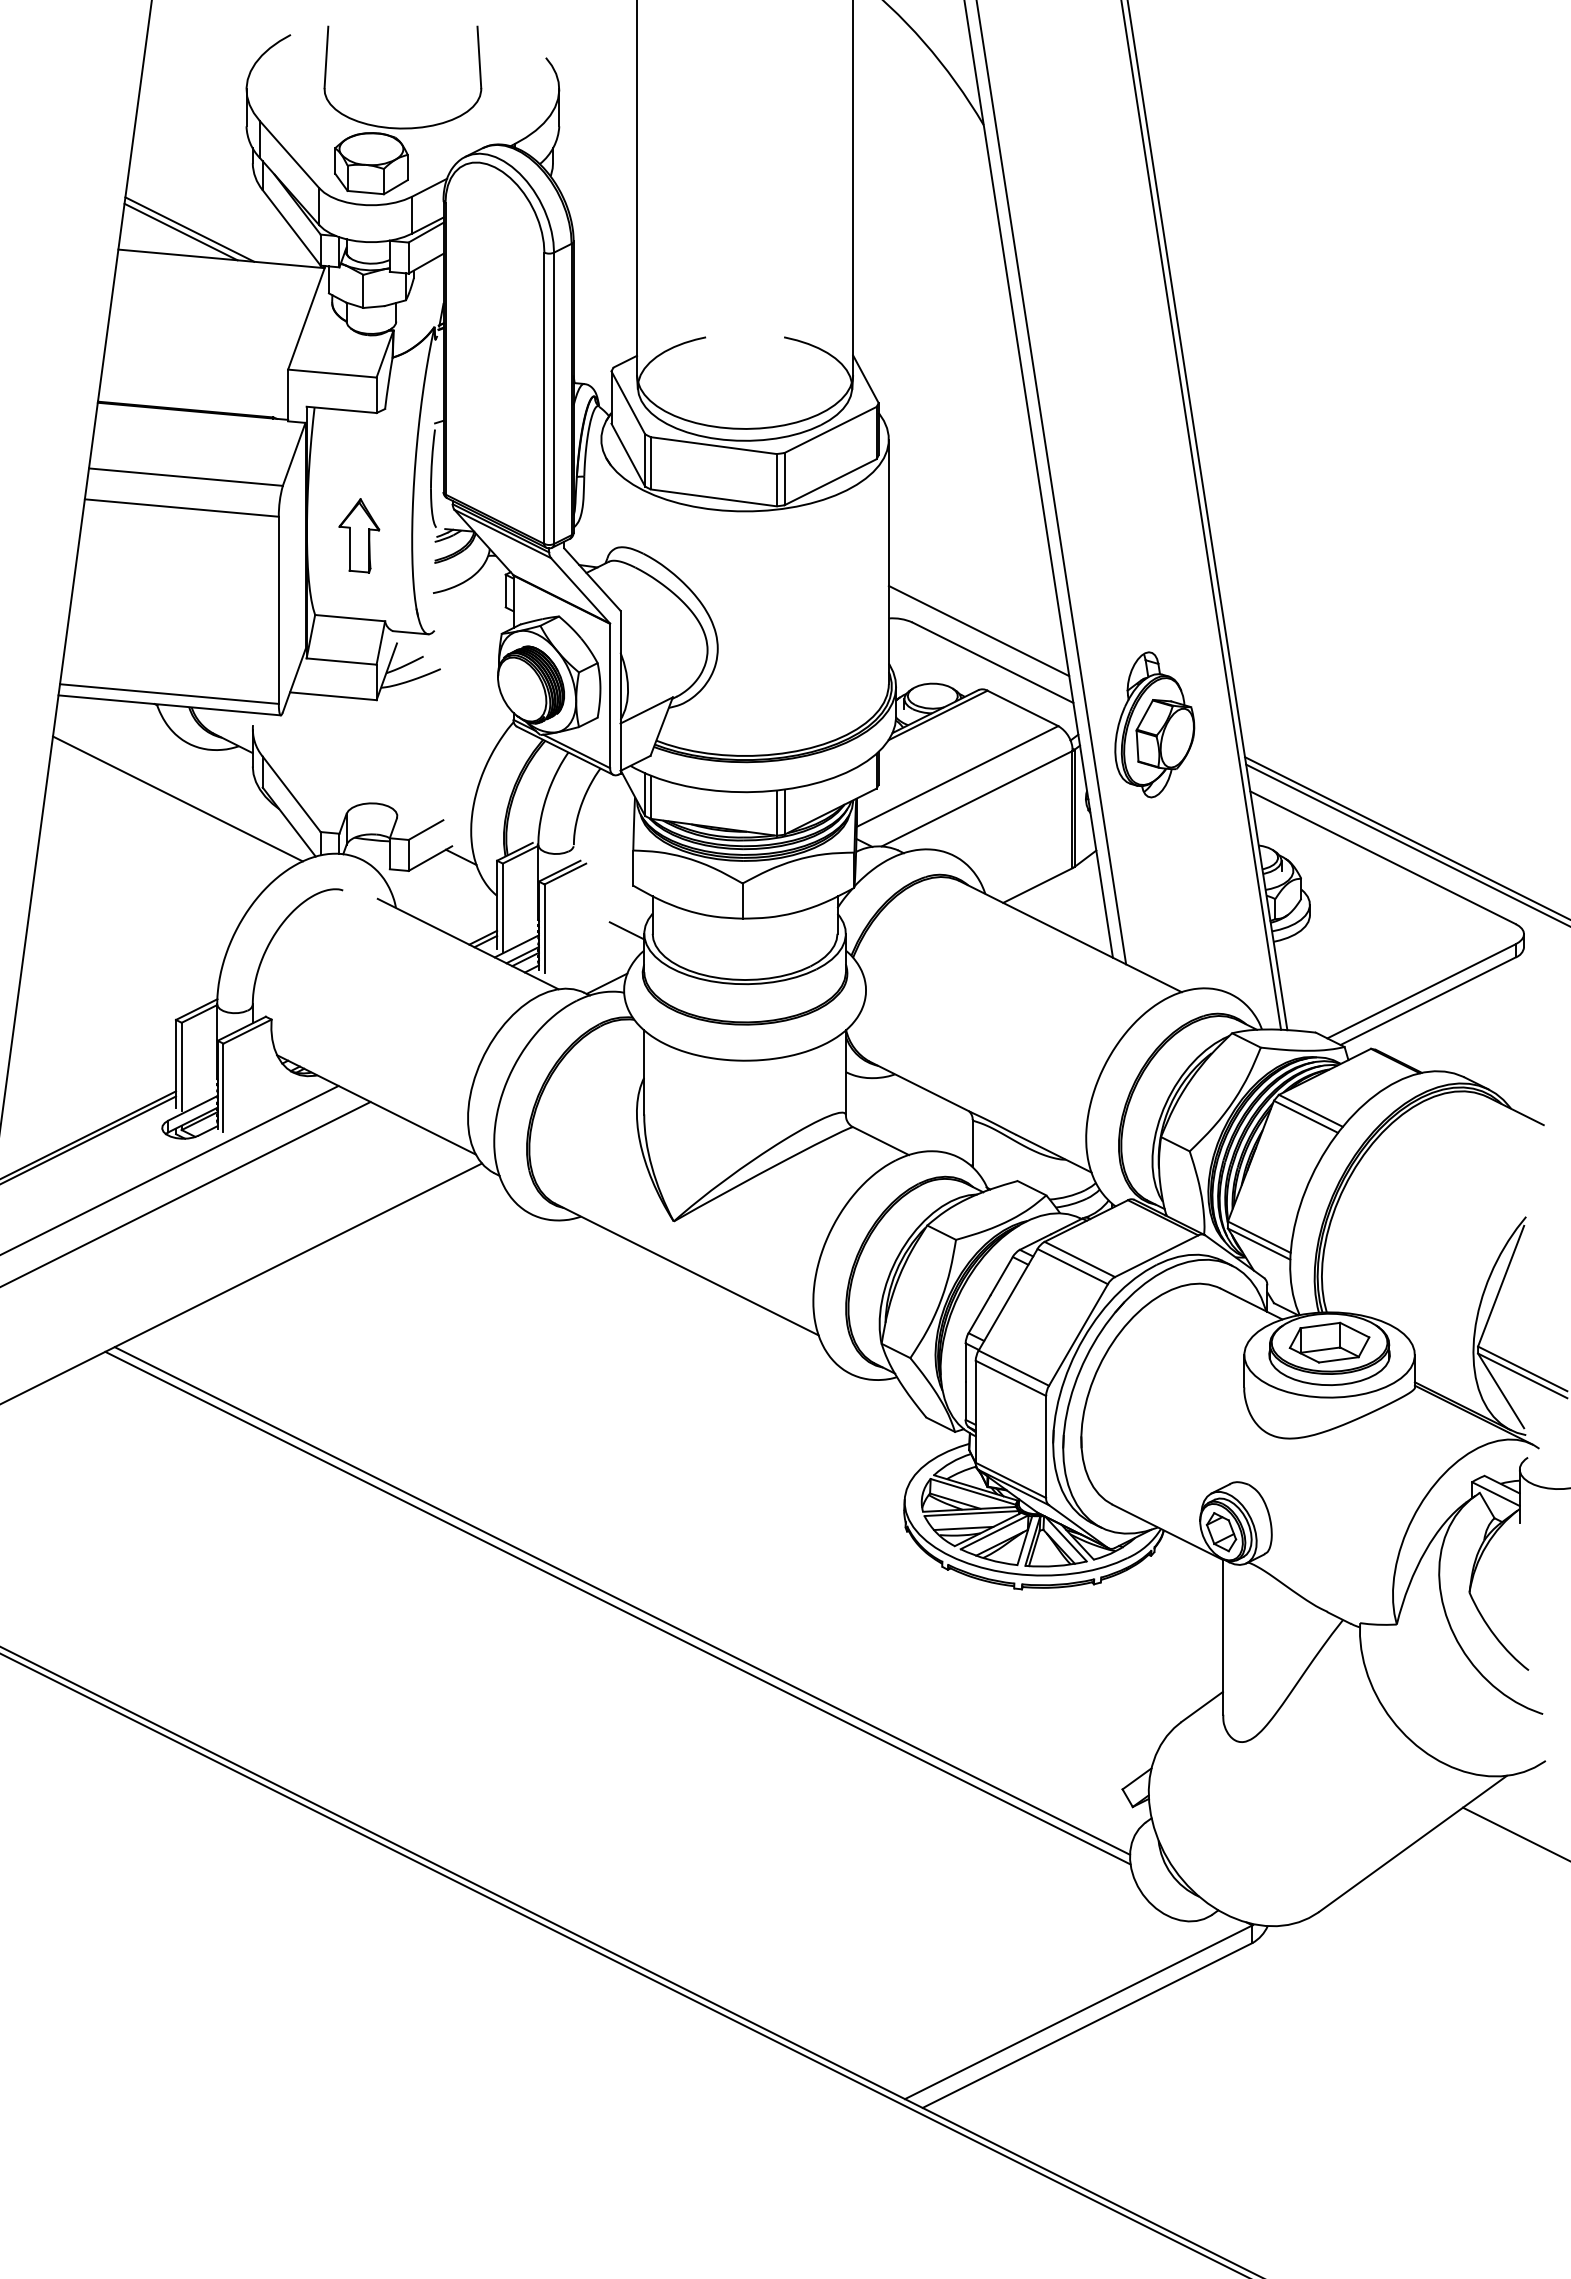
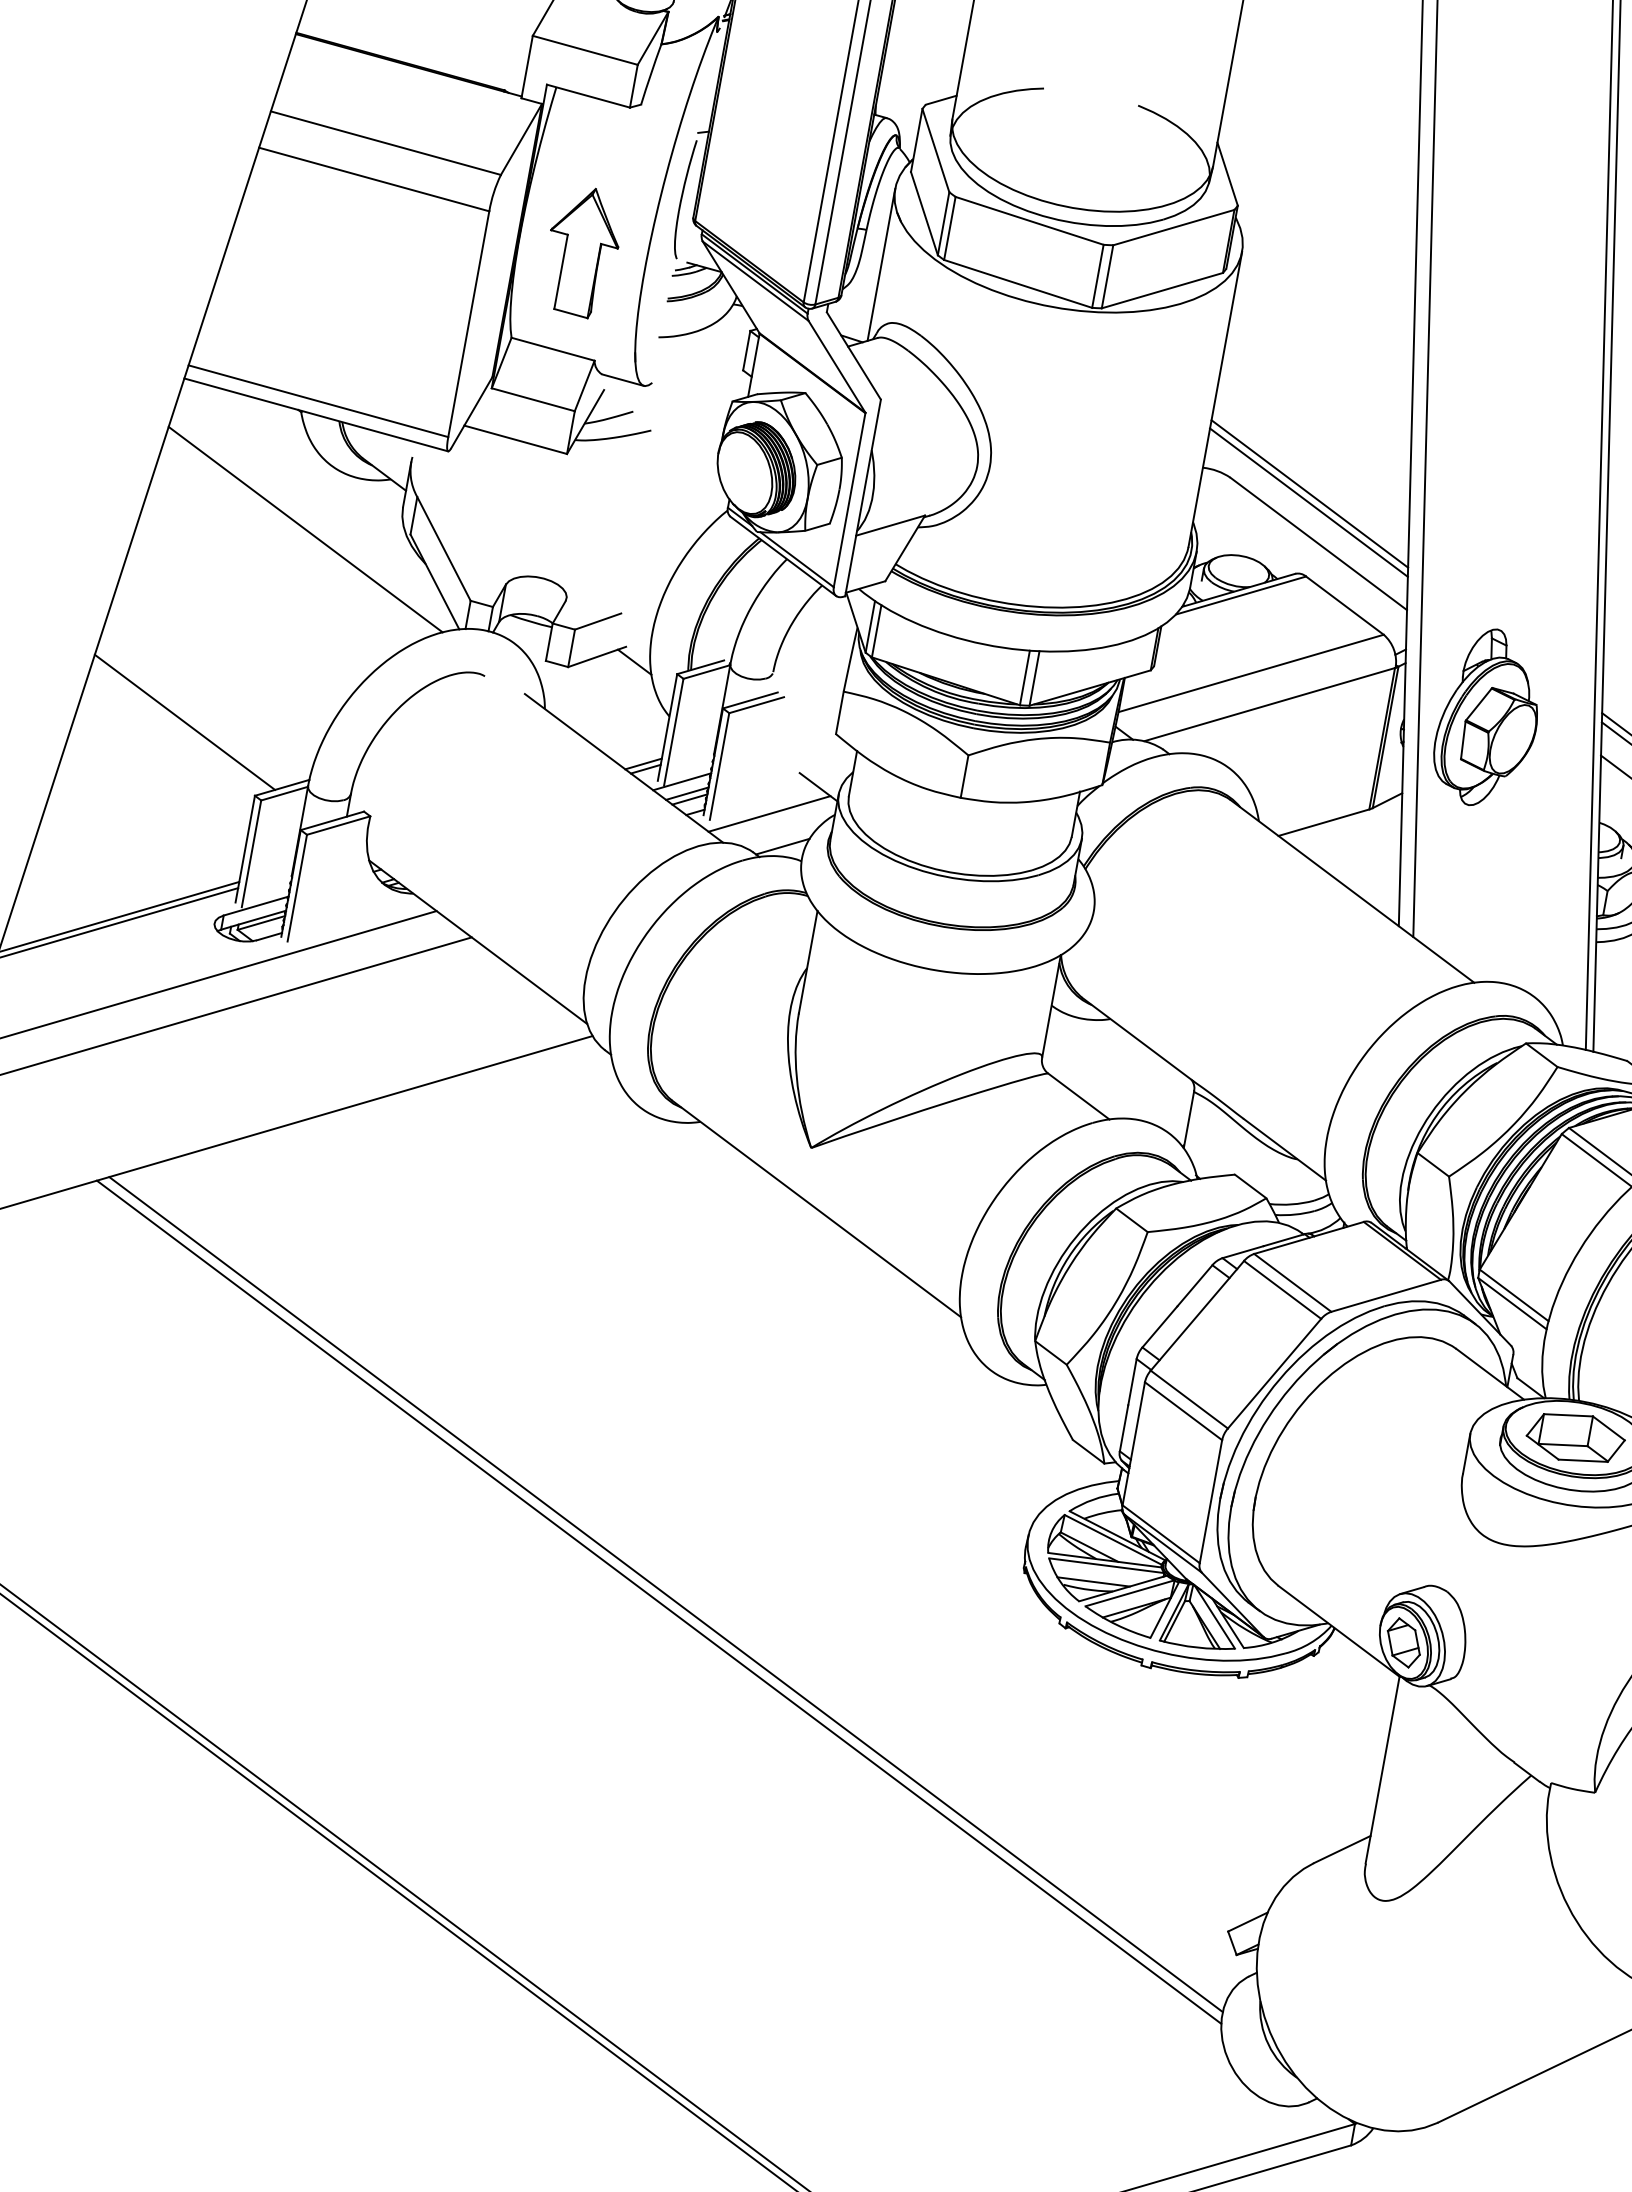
line: (601, 502) -> (881, 264), added
part: (359, 535) -> (582, 251), size x1.43
line: (978, 623) -> (1309, 493), added
part: (1154, 724) -> (1488, 717), moved
line: (591, 959) -> (769, 813), added
line: (109, 971) -> (185, 722), added

